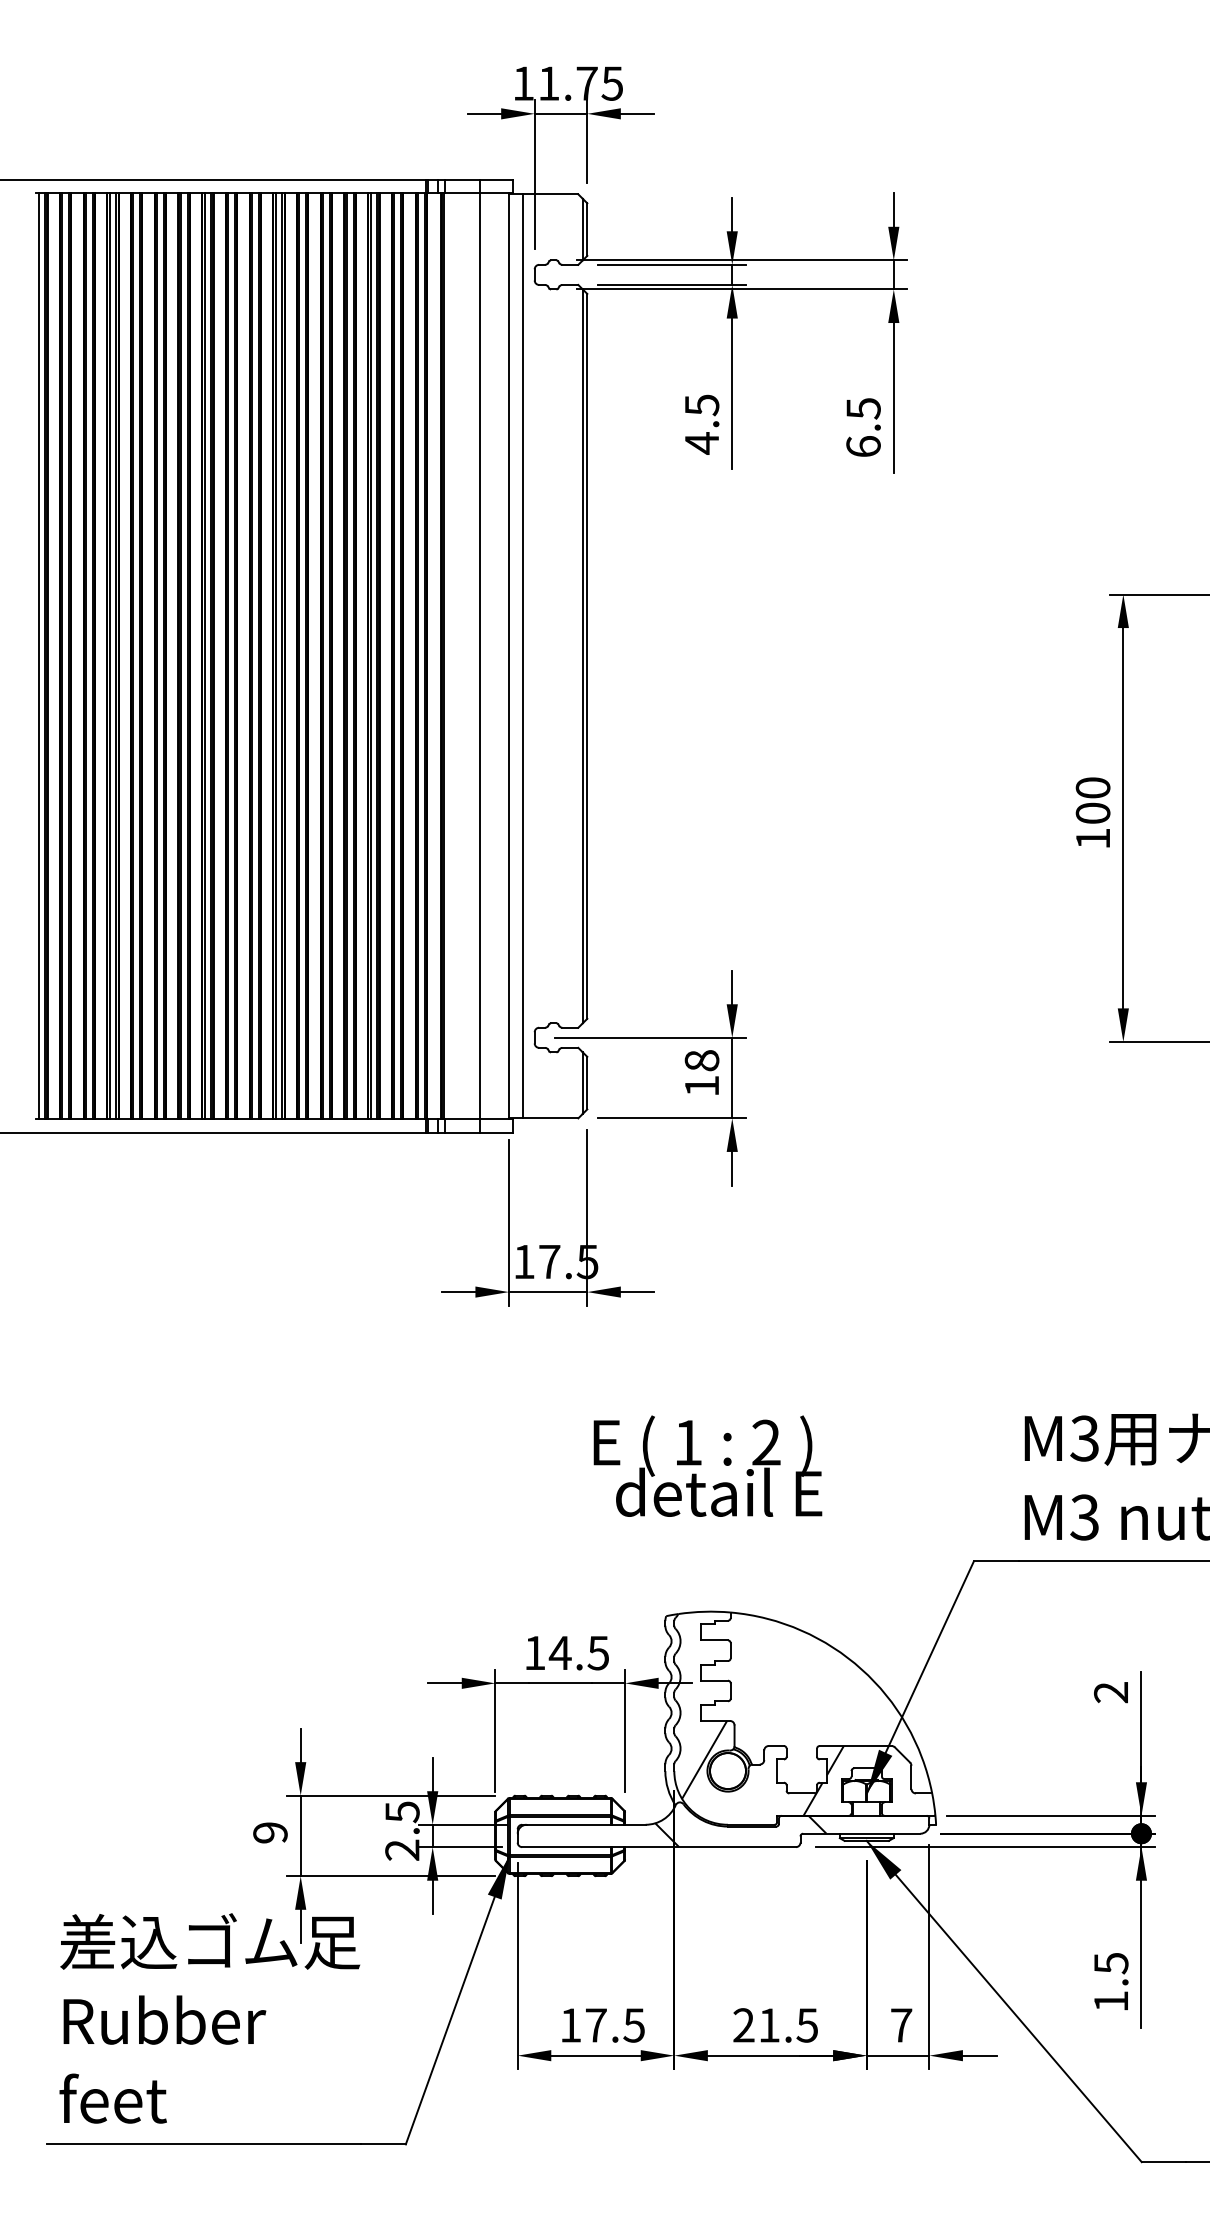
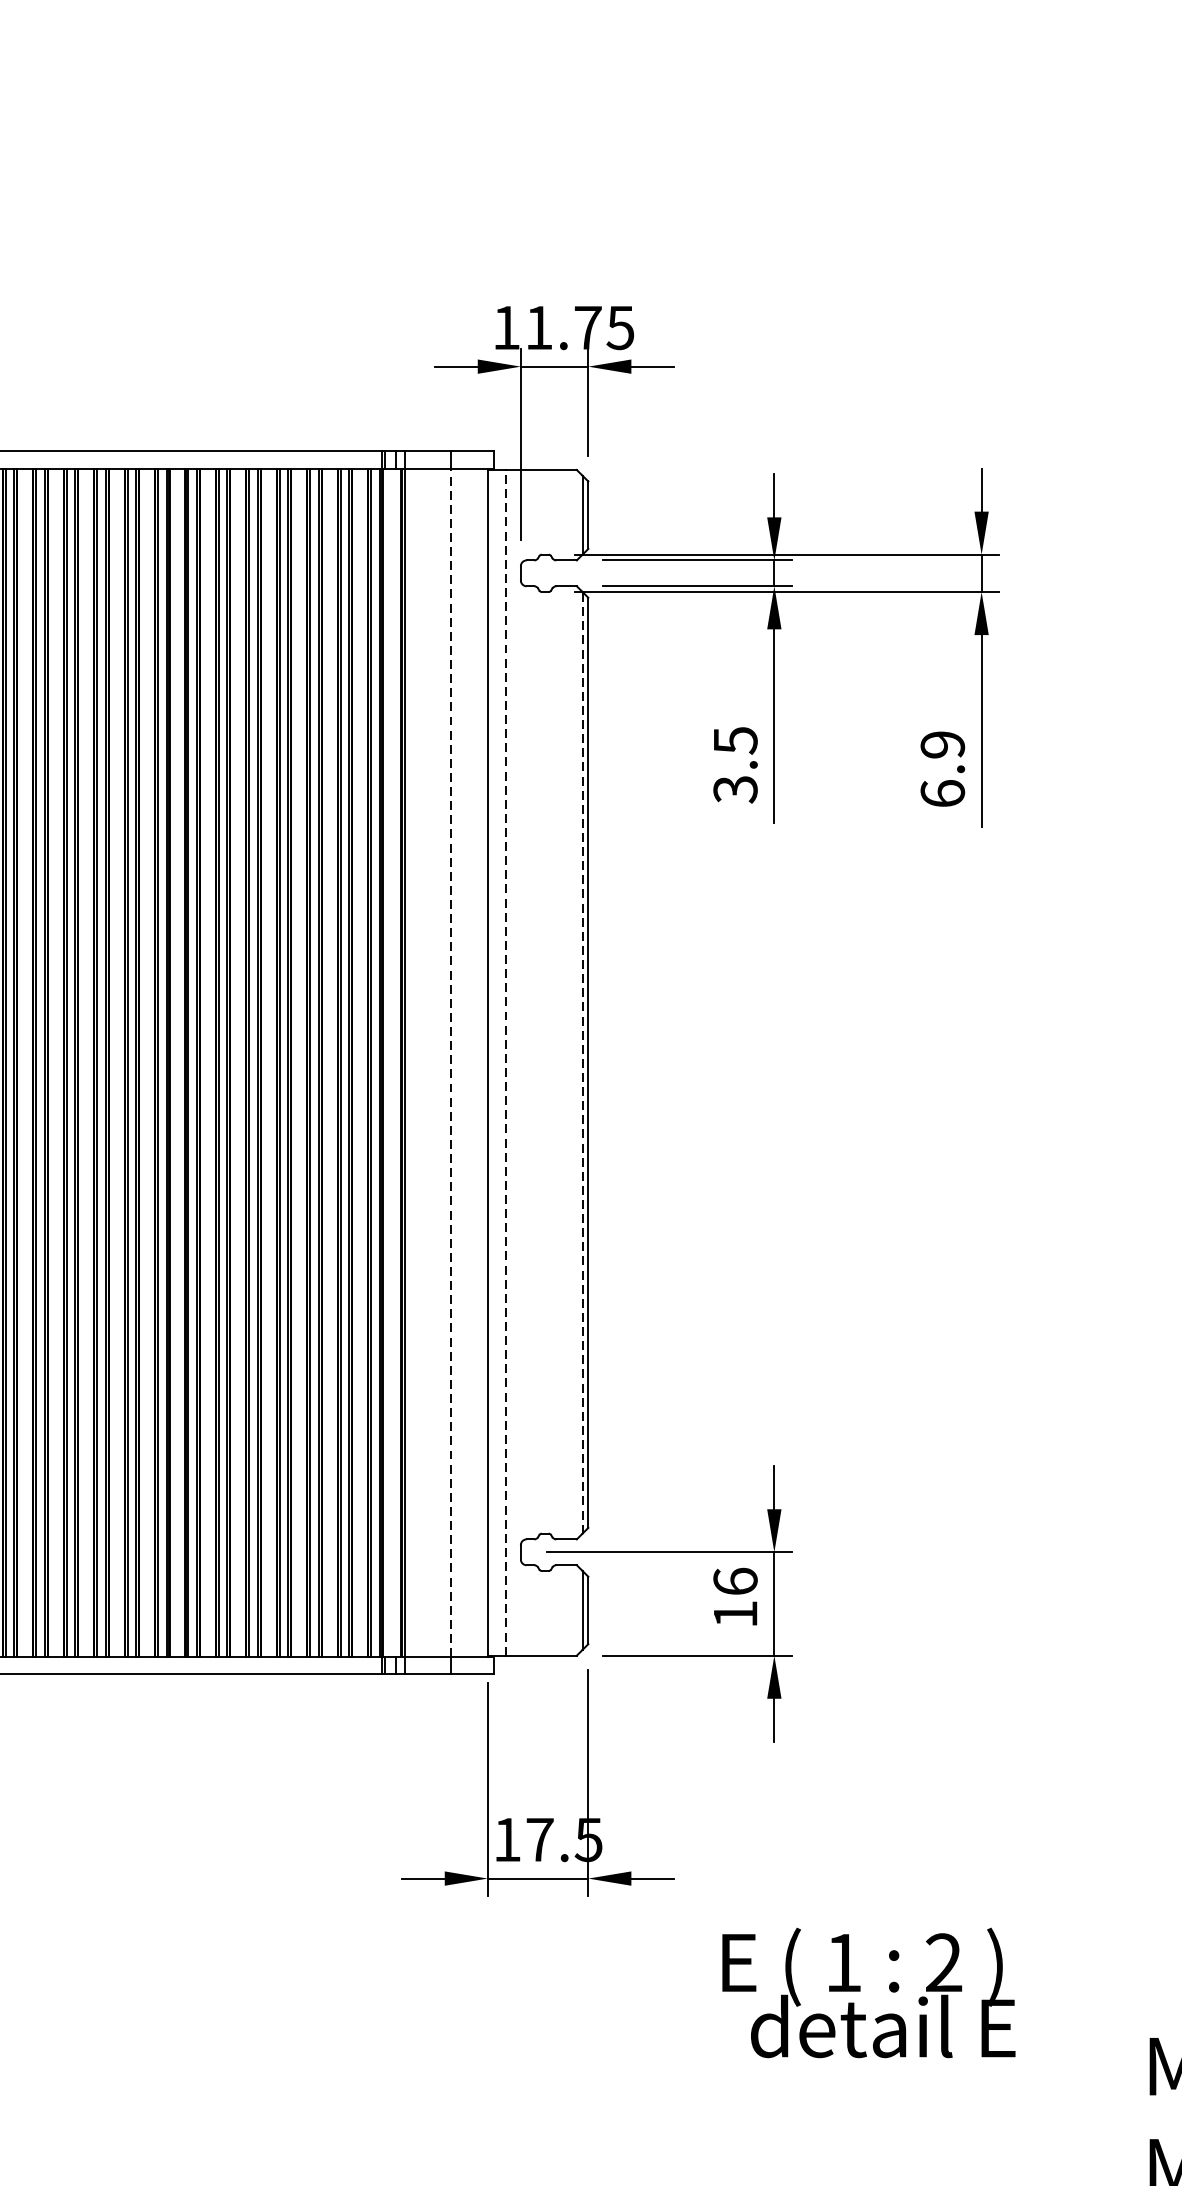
text: (863, 408) -> (942, 744), 6.5 -> 6.9
text: (701, 443) -> (734, 789), 4.5 -> 3.5
line: (480, 655) -> (451, 1061), solid -> dashed
line: (523, 656) -> (506, 1062), solid -> dashed
line: (582, 656) -> (582, 1062), solid -> dashed
text: (701, 1060) -> (734, 1581), 18 -> 16
text: (707, 1465) -> (868, 1992), moved

